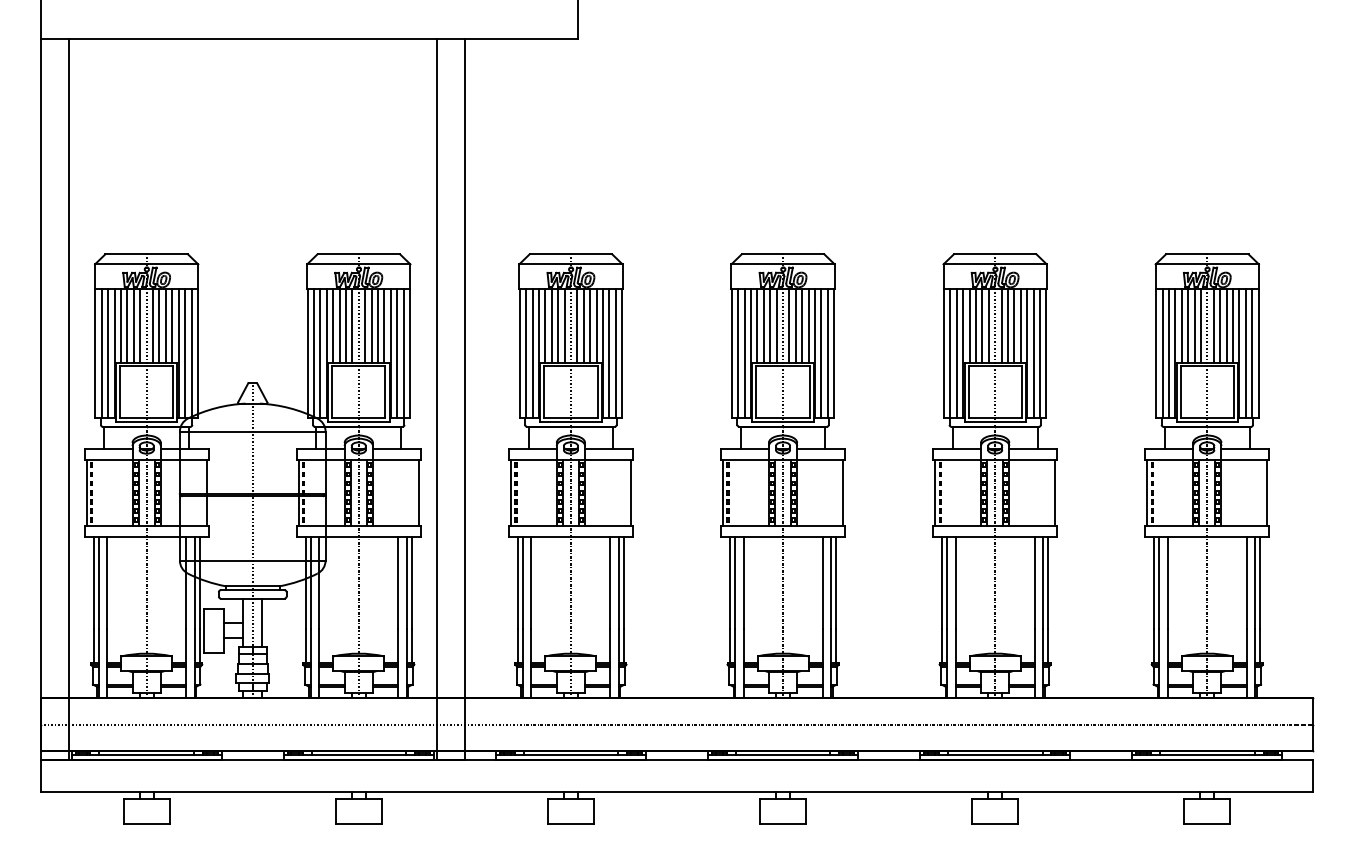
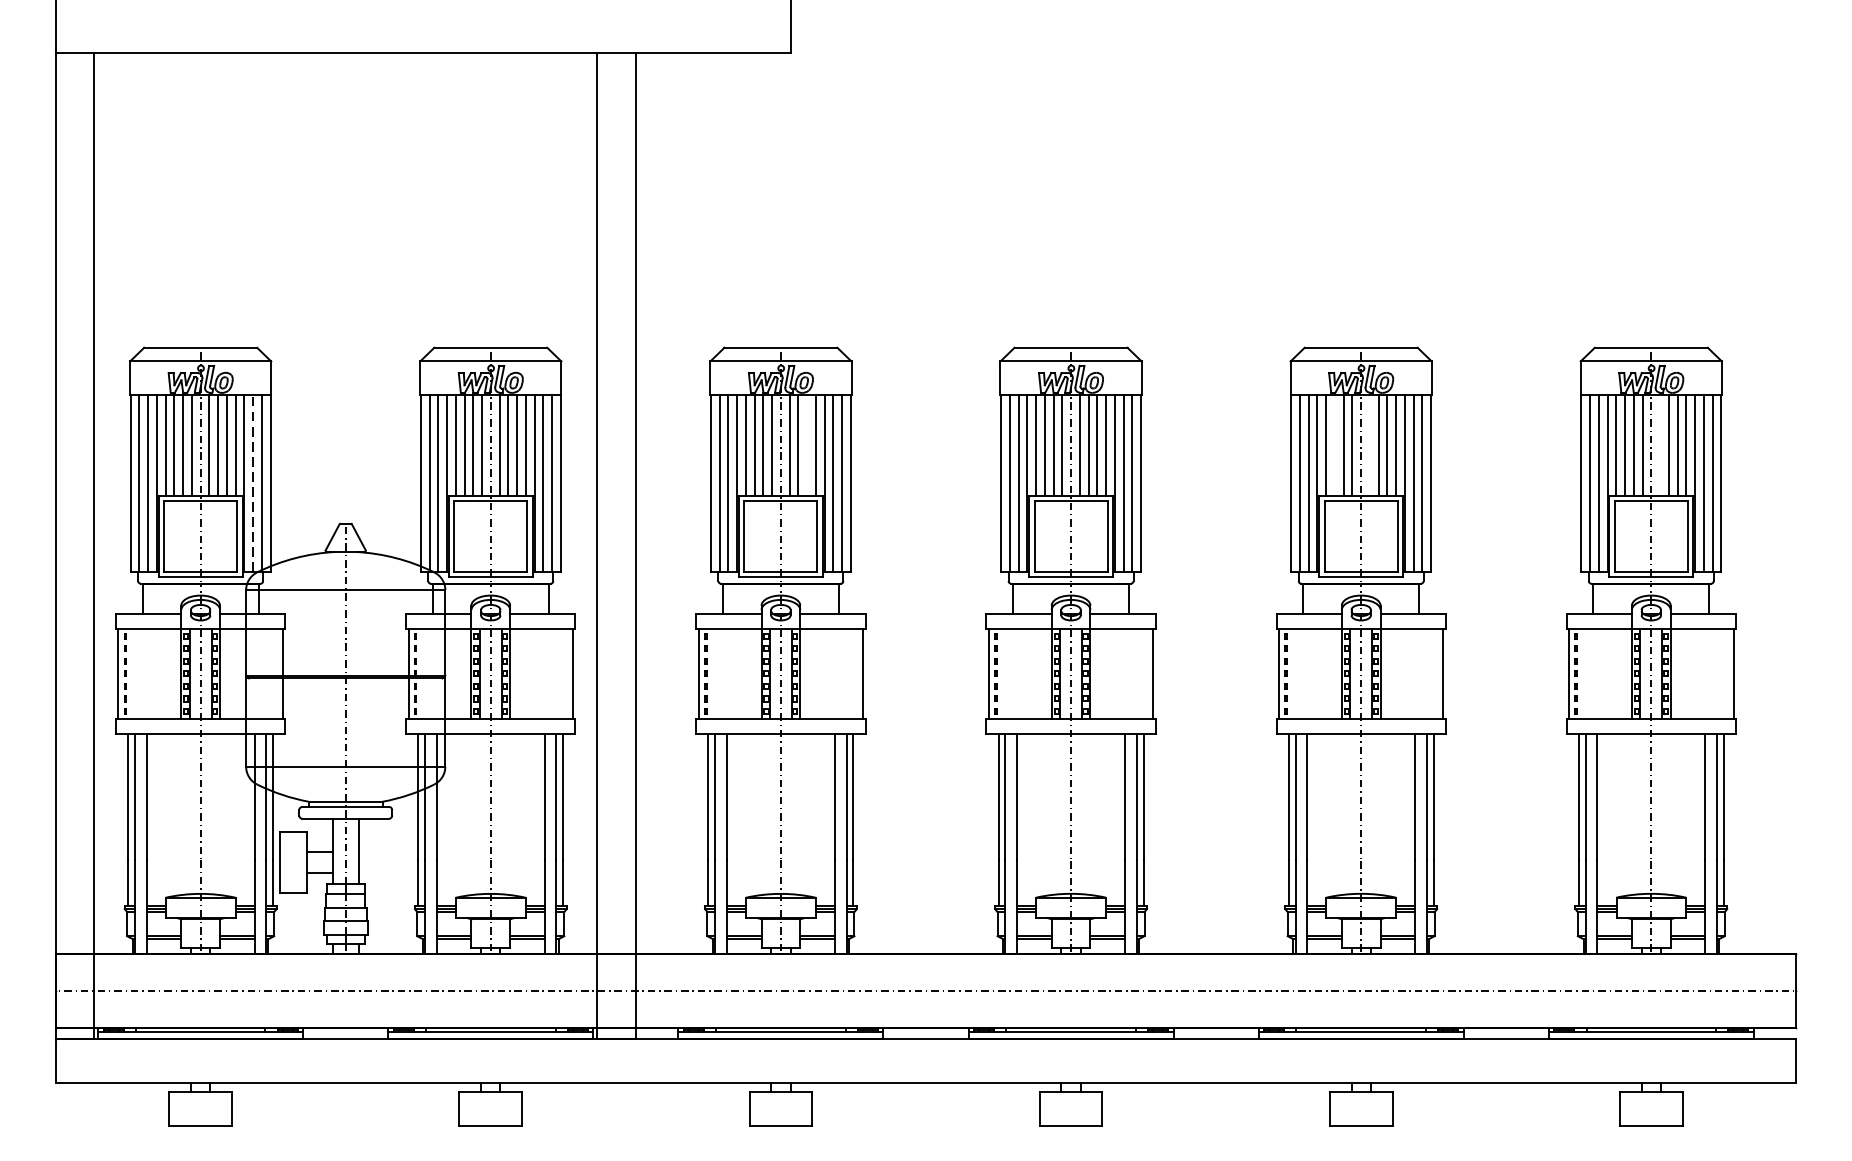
line: (590, 325) -> (807, 445), removed
line: (975, 325) -> (1334, 445), removed
line: (1001, 325) -> (1369, 445), removed
line: (1213, 325) -> (1659, 445), removed
line: (185, 353) -> (253, 483), solid -> dashed

